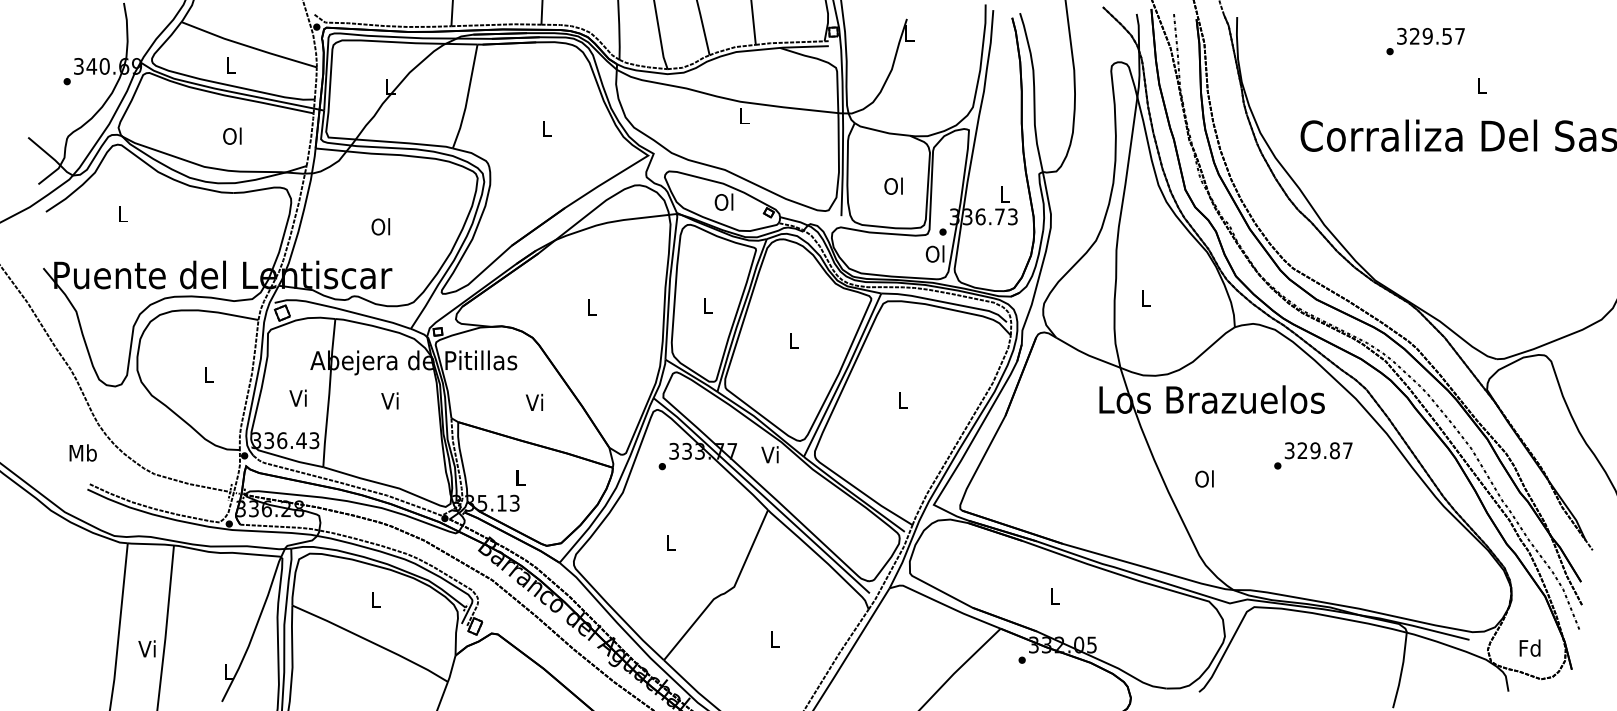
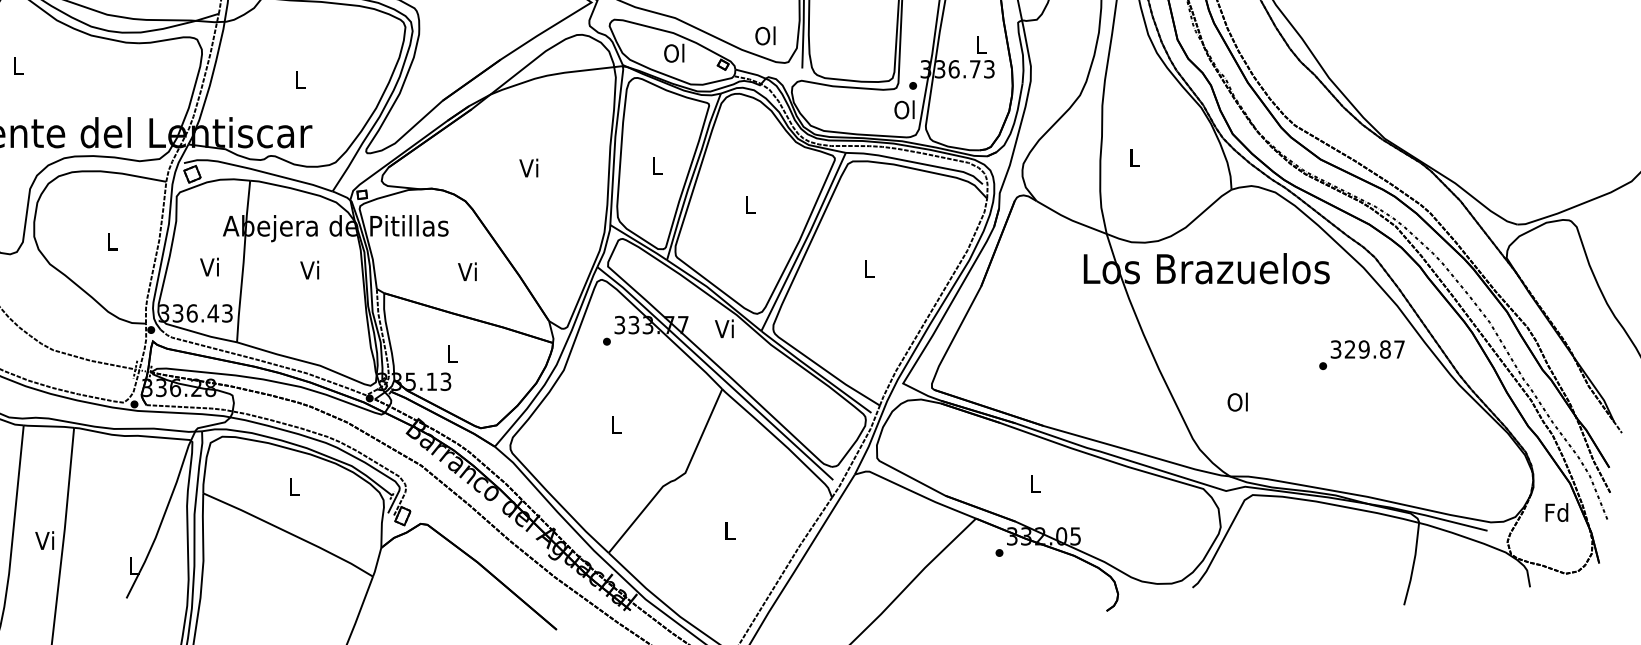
text: (893, 185) -> (765, 35), moved
text: (380, 226) -> (299, 79), Ol -> L
text: (590, 306) -> (528, 167), L -> Vi
text: (1313, 455) -> (1362, 354), moved
text: (1204, 478) -> (1237, 401), moved
text: (1529, 647) -> (1556, 511), moved

